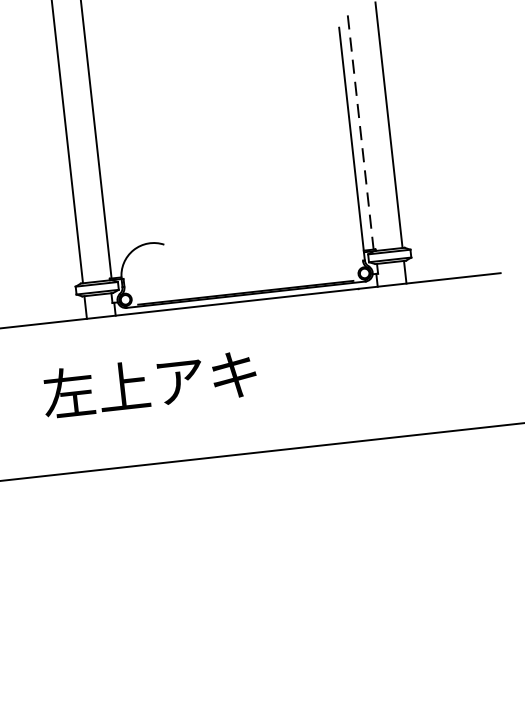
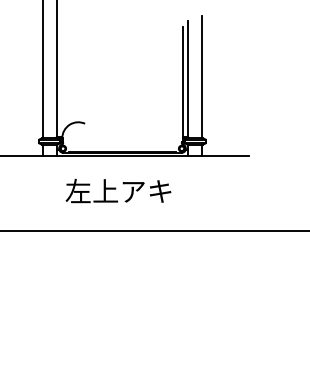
line: (360, 132) -> (187, 79), dashed -> solid
text: (149, 382) -> (118, 190), moved

